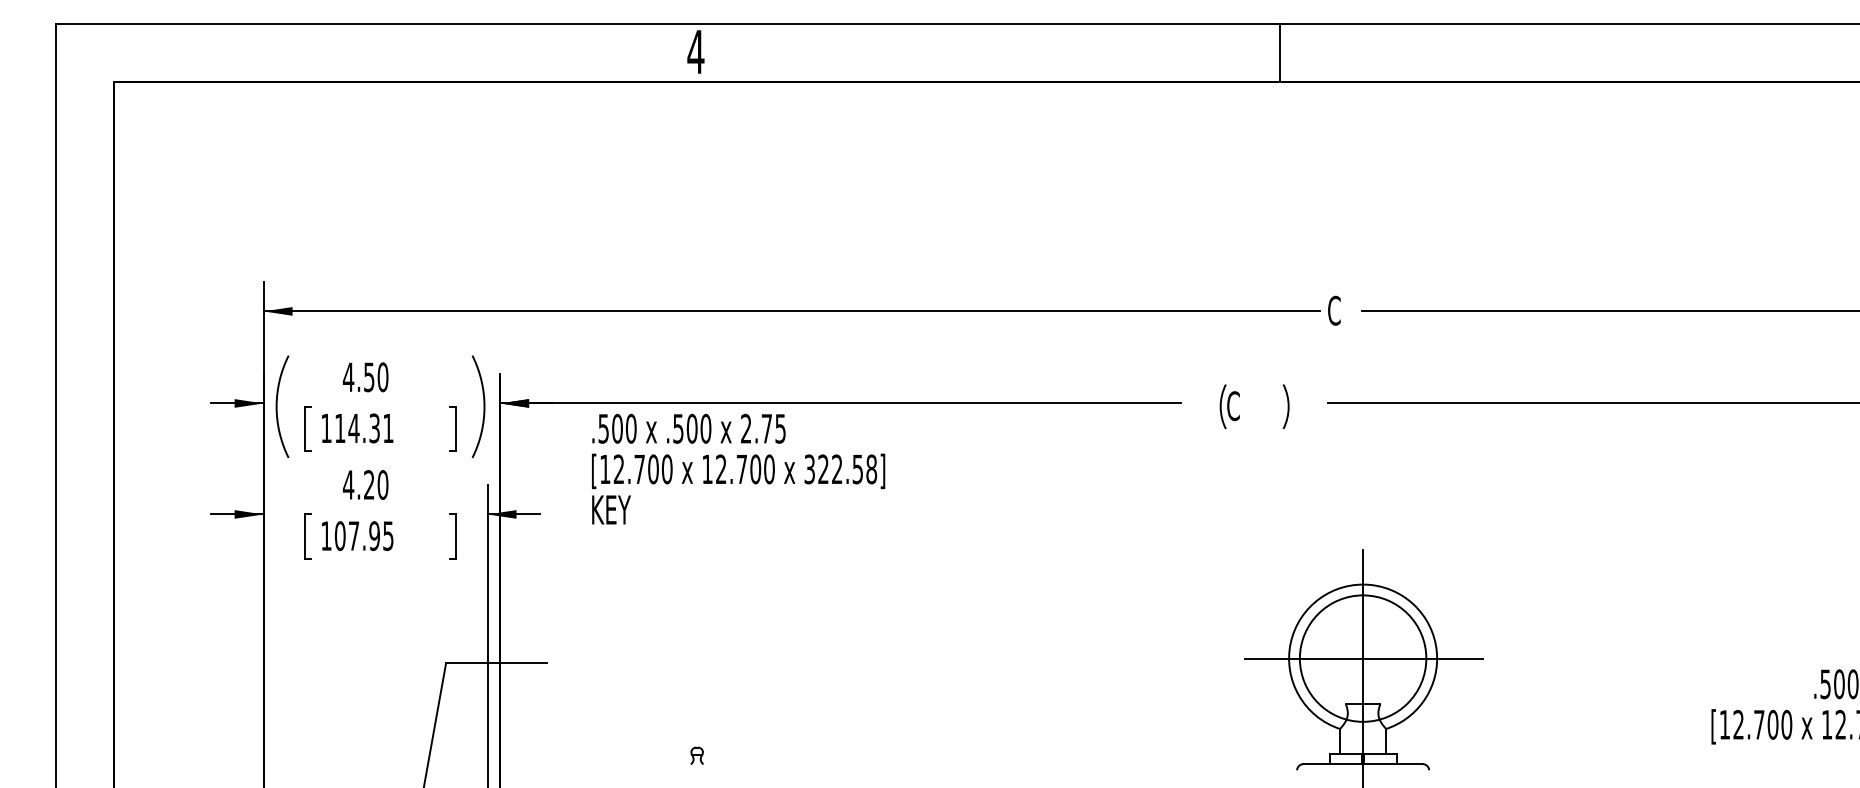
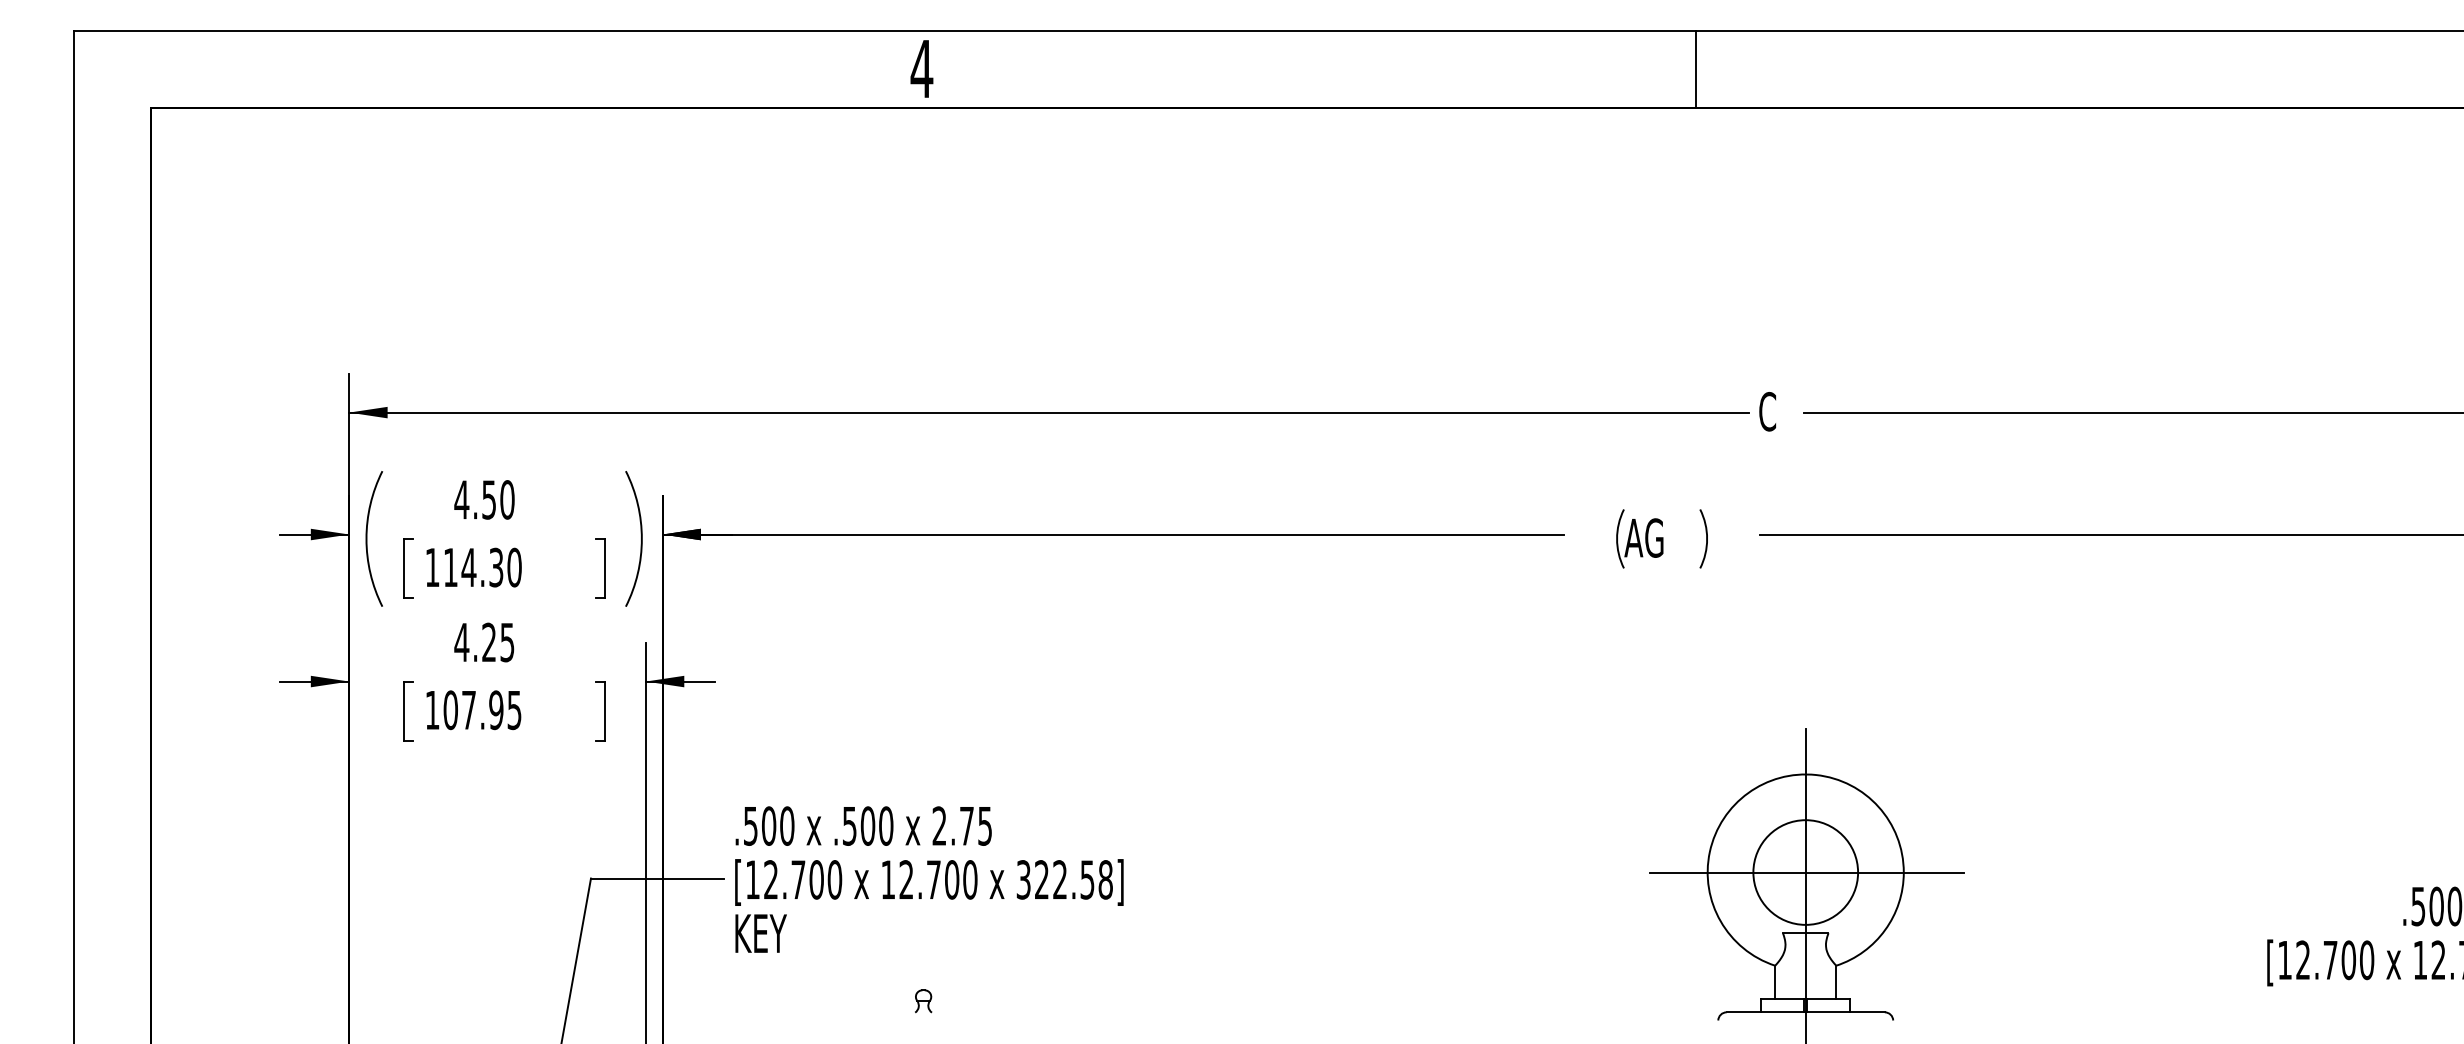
text: (1240, 405) -> (1643, 537), C -> AG
text: (388, 428) -> (514, 567), 114.31 -> 114.30
text: (738, 469) -> (929, 879), moved
text: (383, 484) -> (507, 642), 4.20 -> 4.25
circle: (1362, 658) -> (1805, 872), size x0.62

